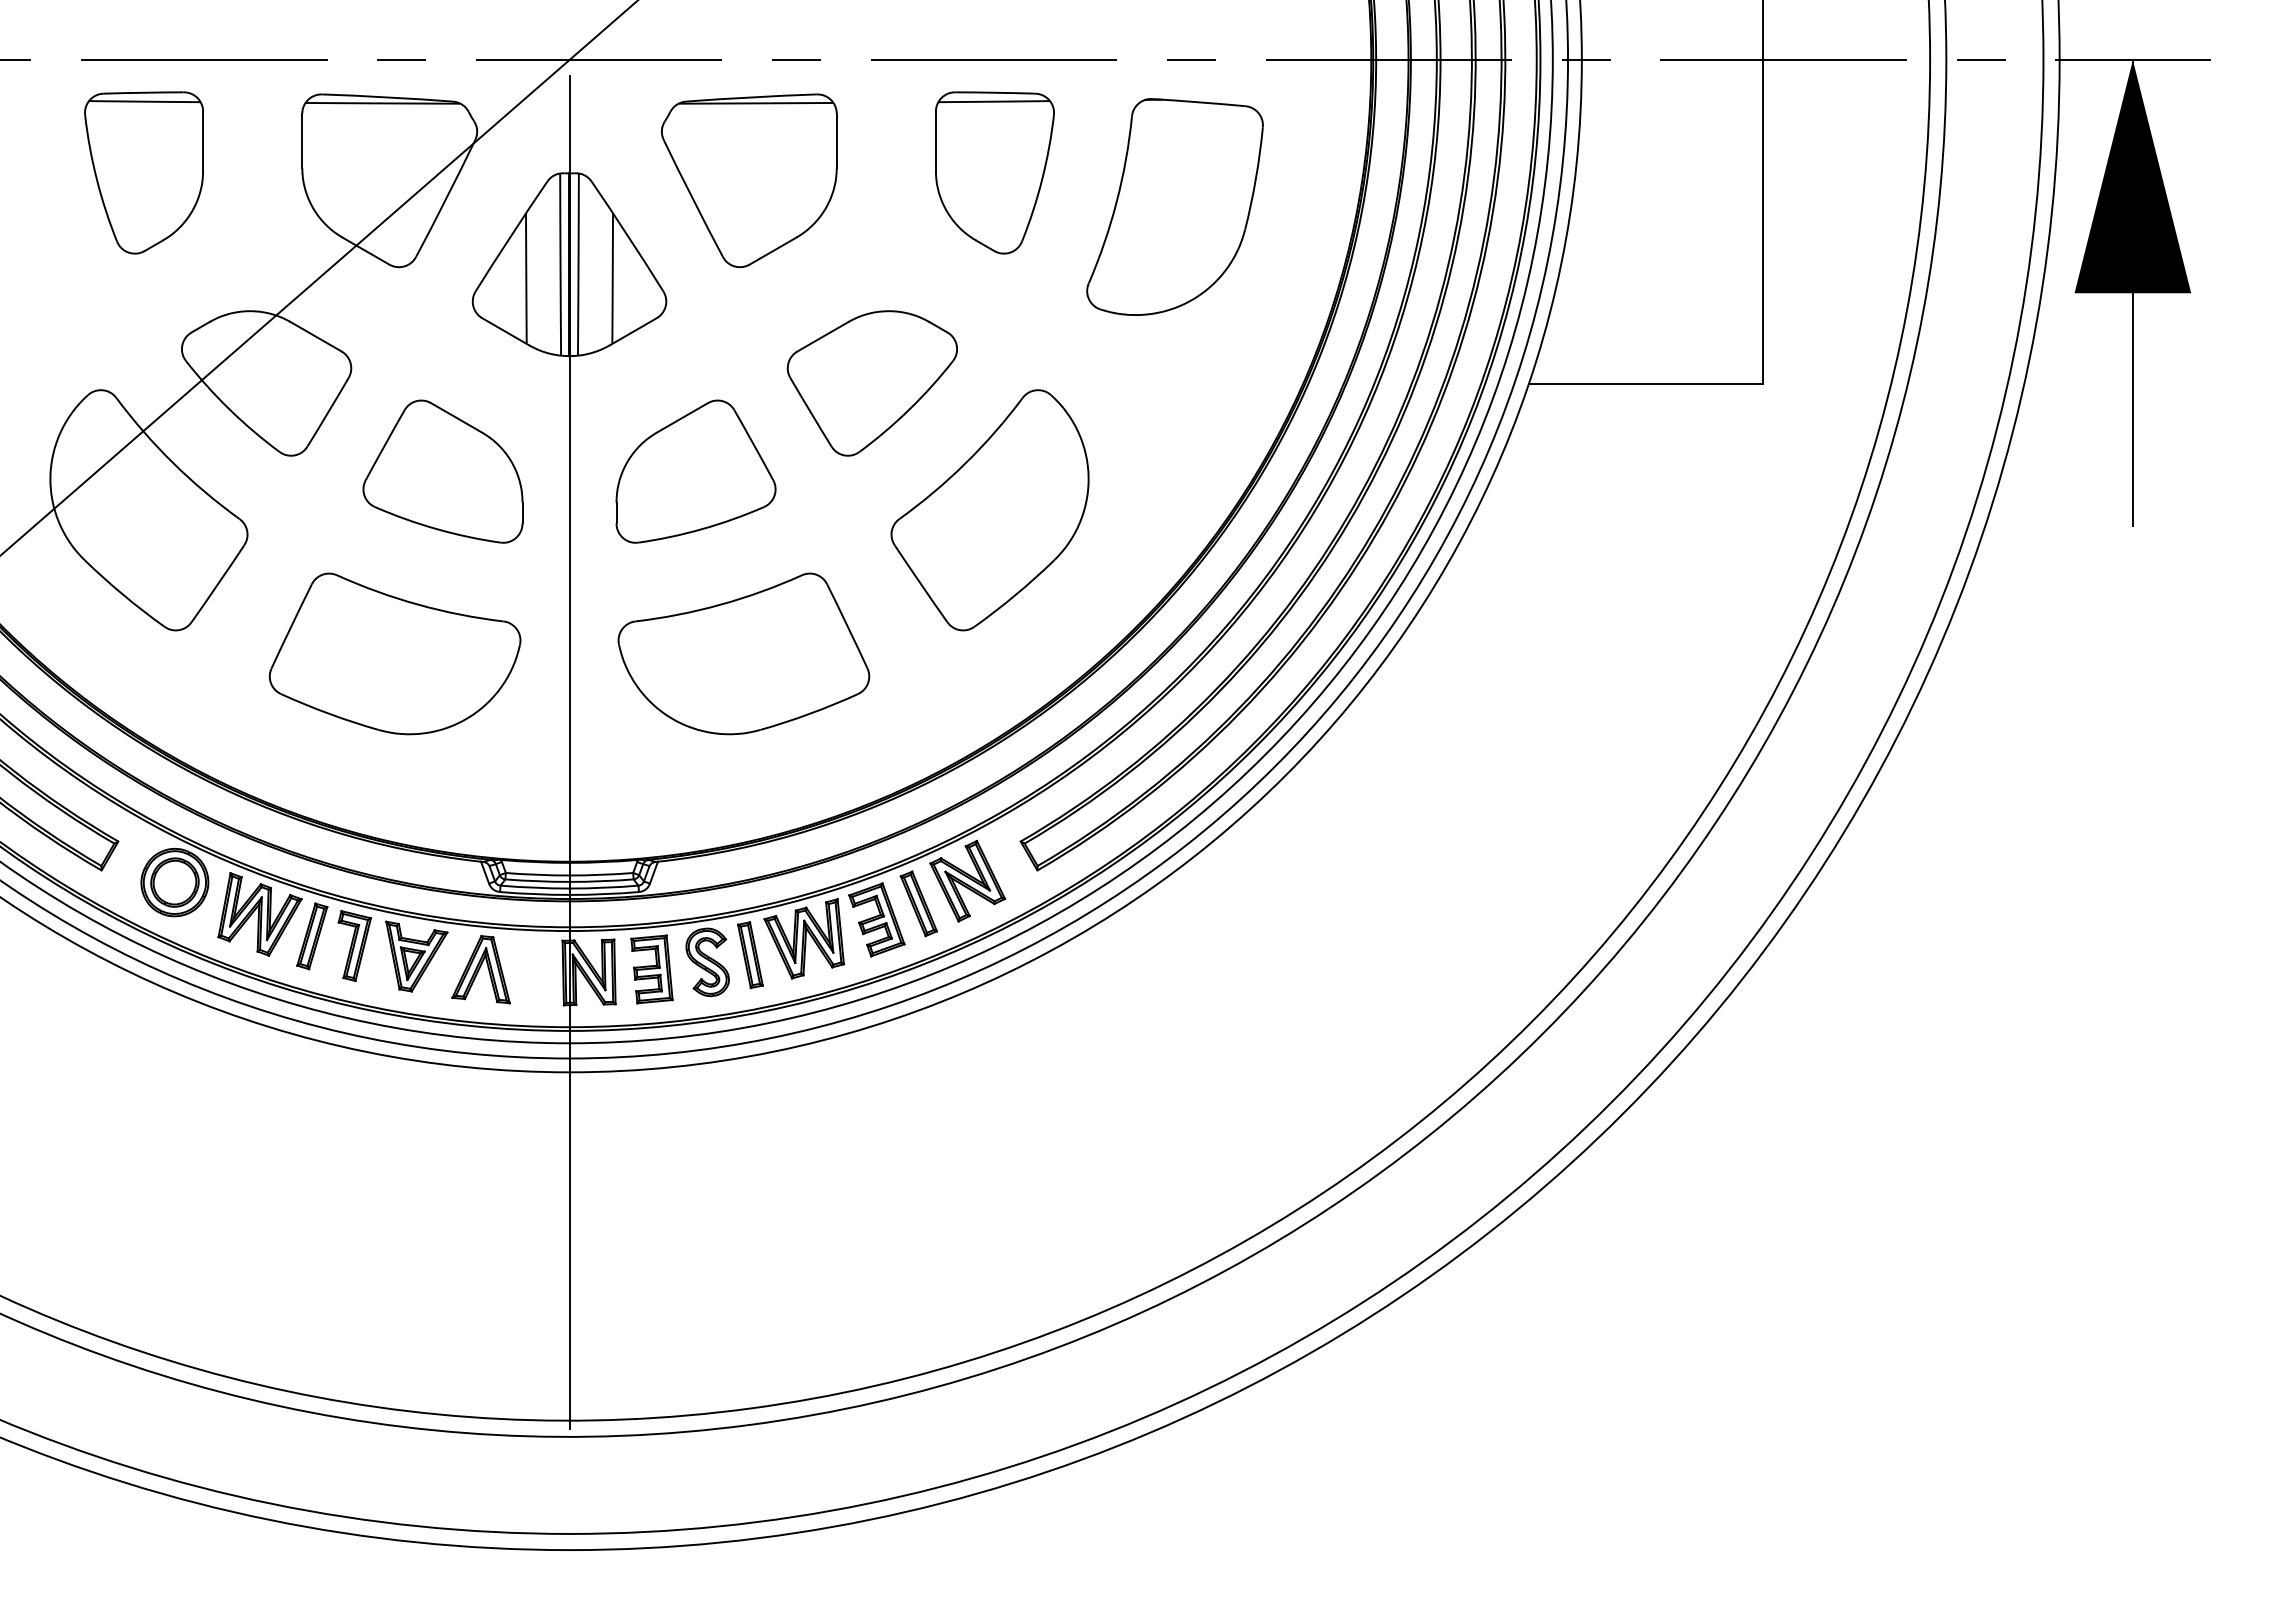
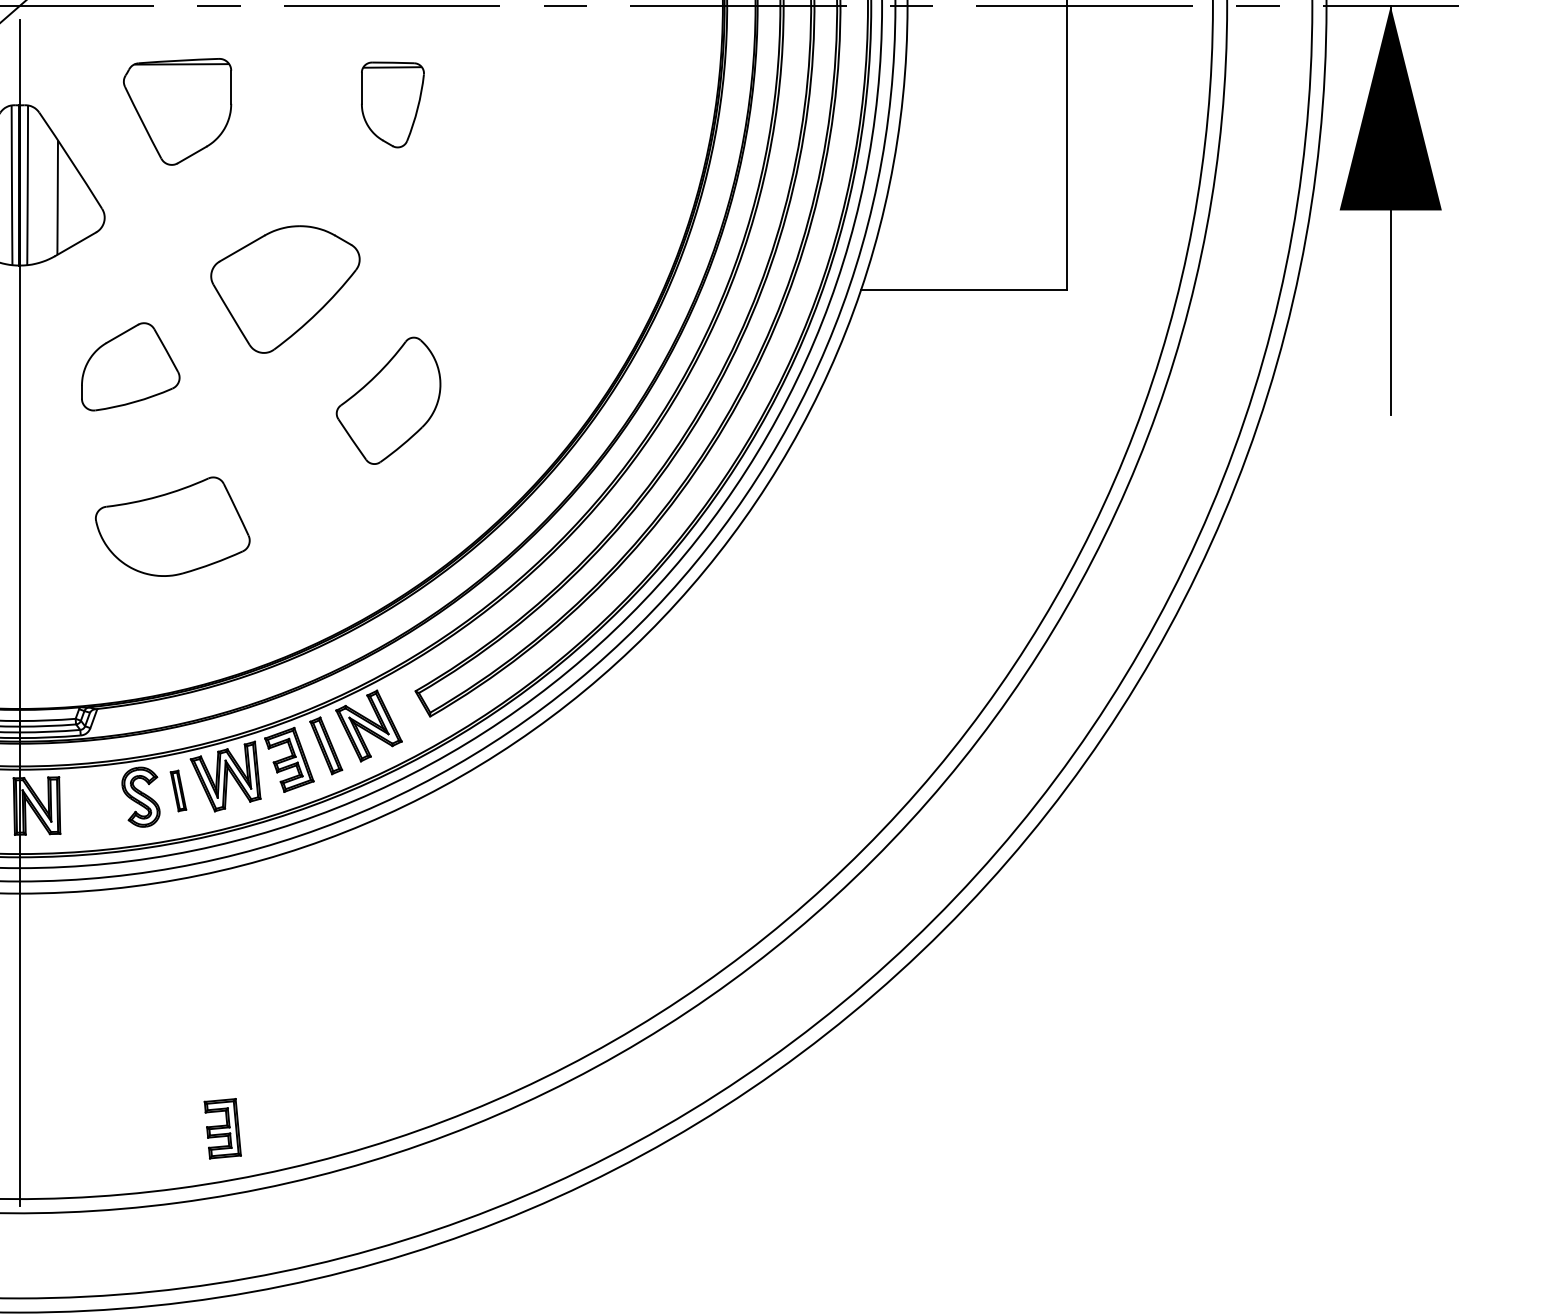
part: (994, 172) -> (392, 104), size x0.6
part: (749, 180) -> (177, 111), size x0.7
part: (1174, 206) -> (550, 134), removed
part: (695, 471) -> (130, 366), size x0.7
part: (989, 510) -> (388, 400), size x0.6
part: (743, 653) -> (172, 526), size x0.7
part: (750, 955) -> (178, 791), size x0.7
part: (651, 969) -> (222, 1128), moved

